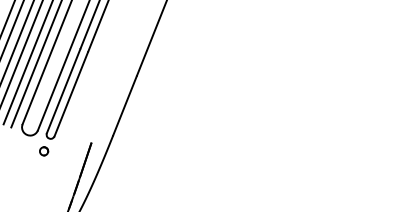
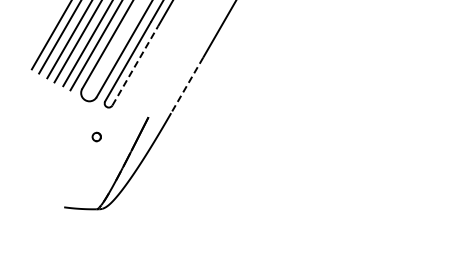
line: (71, 93) -> (135, 65), solid -> dashed
line: (124, 106) -> (186, 85), solid -> dashed
part: (43, 150) -> (96, 136), moved

